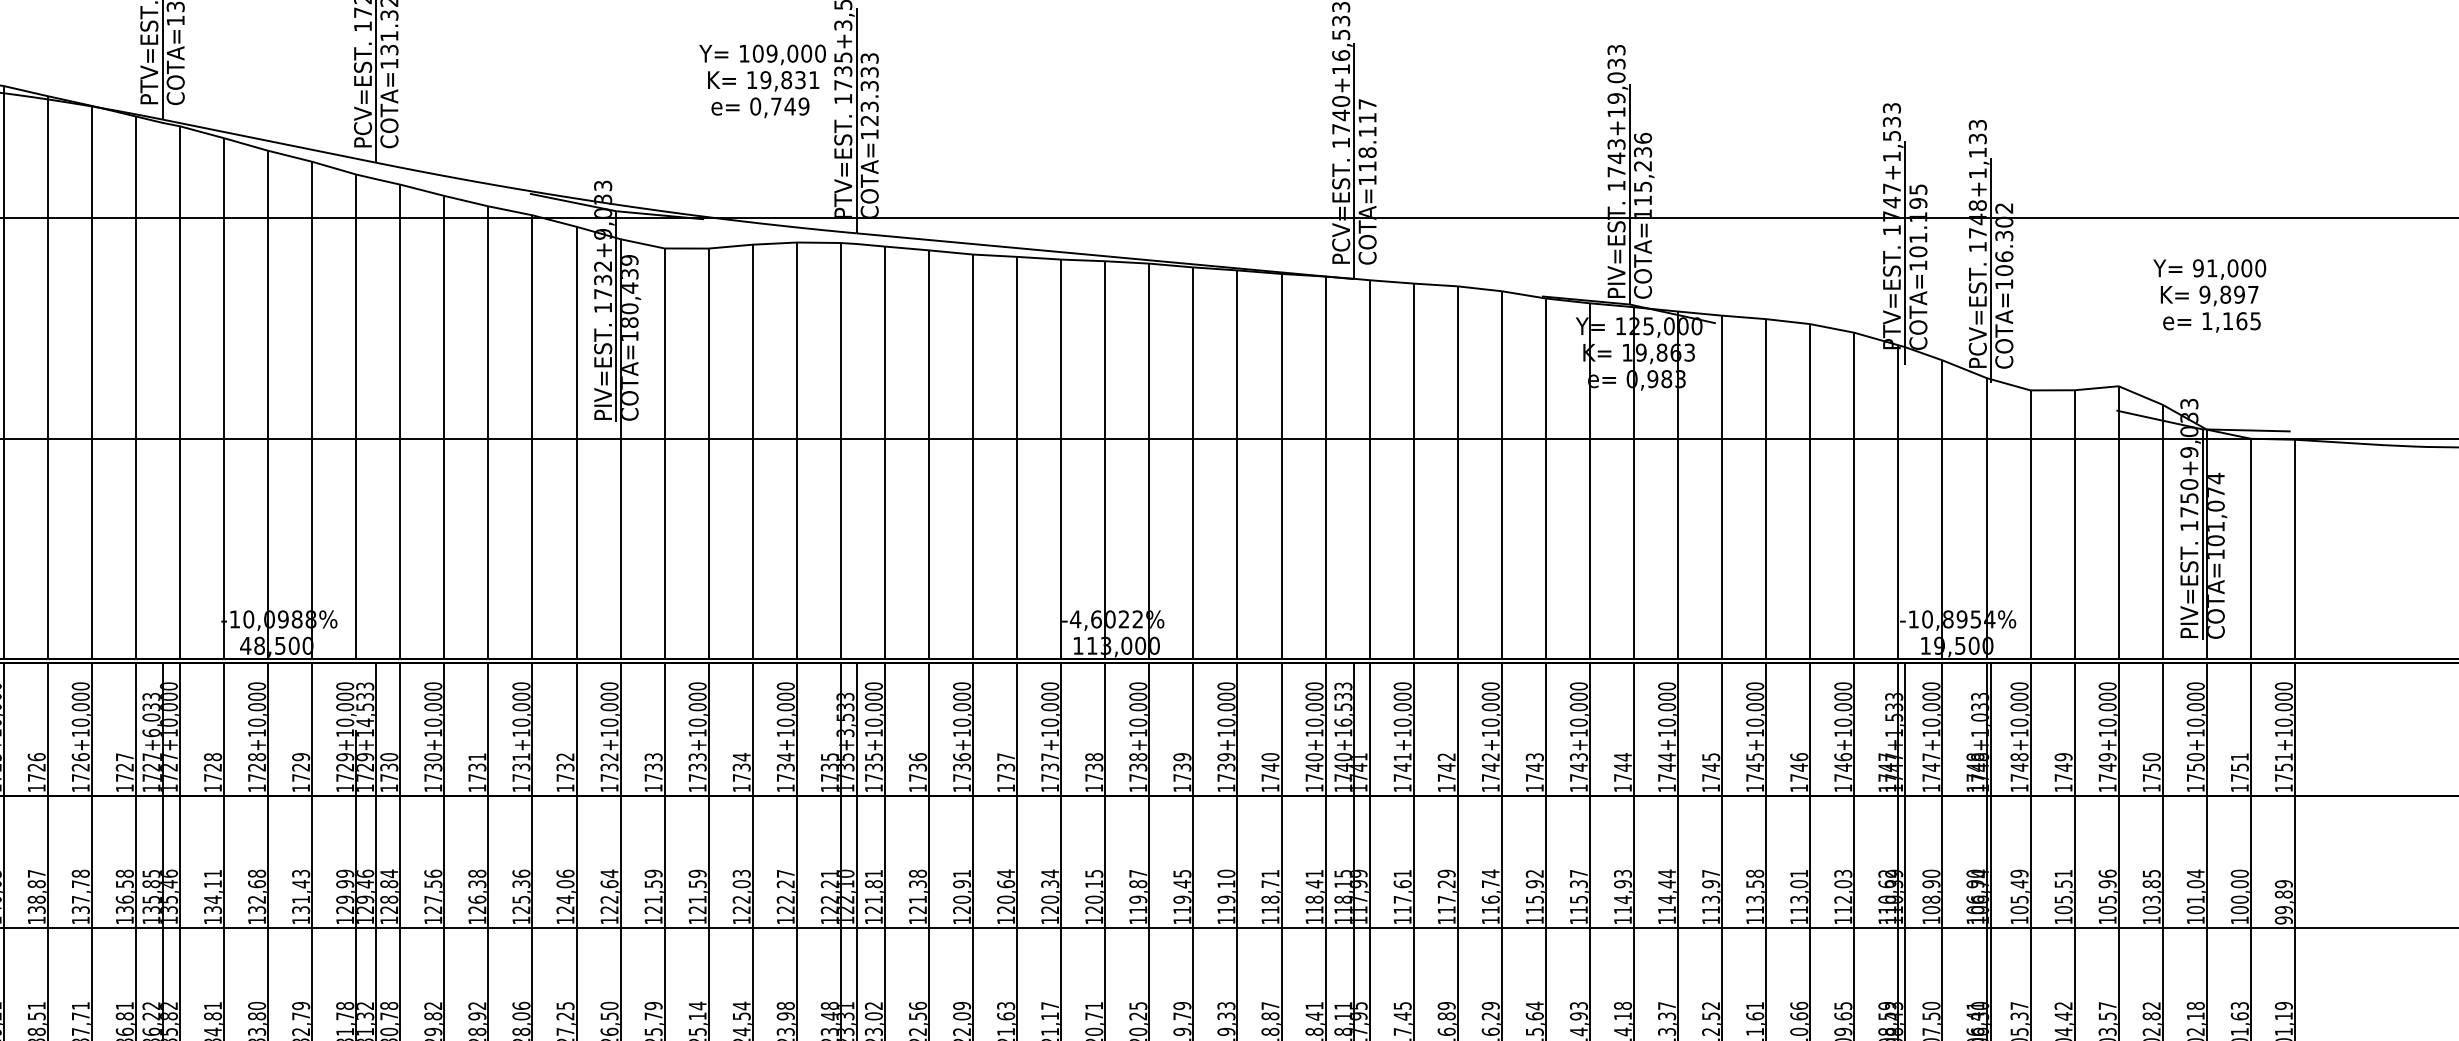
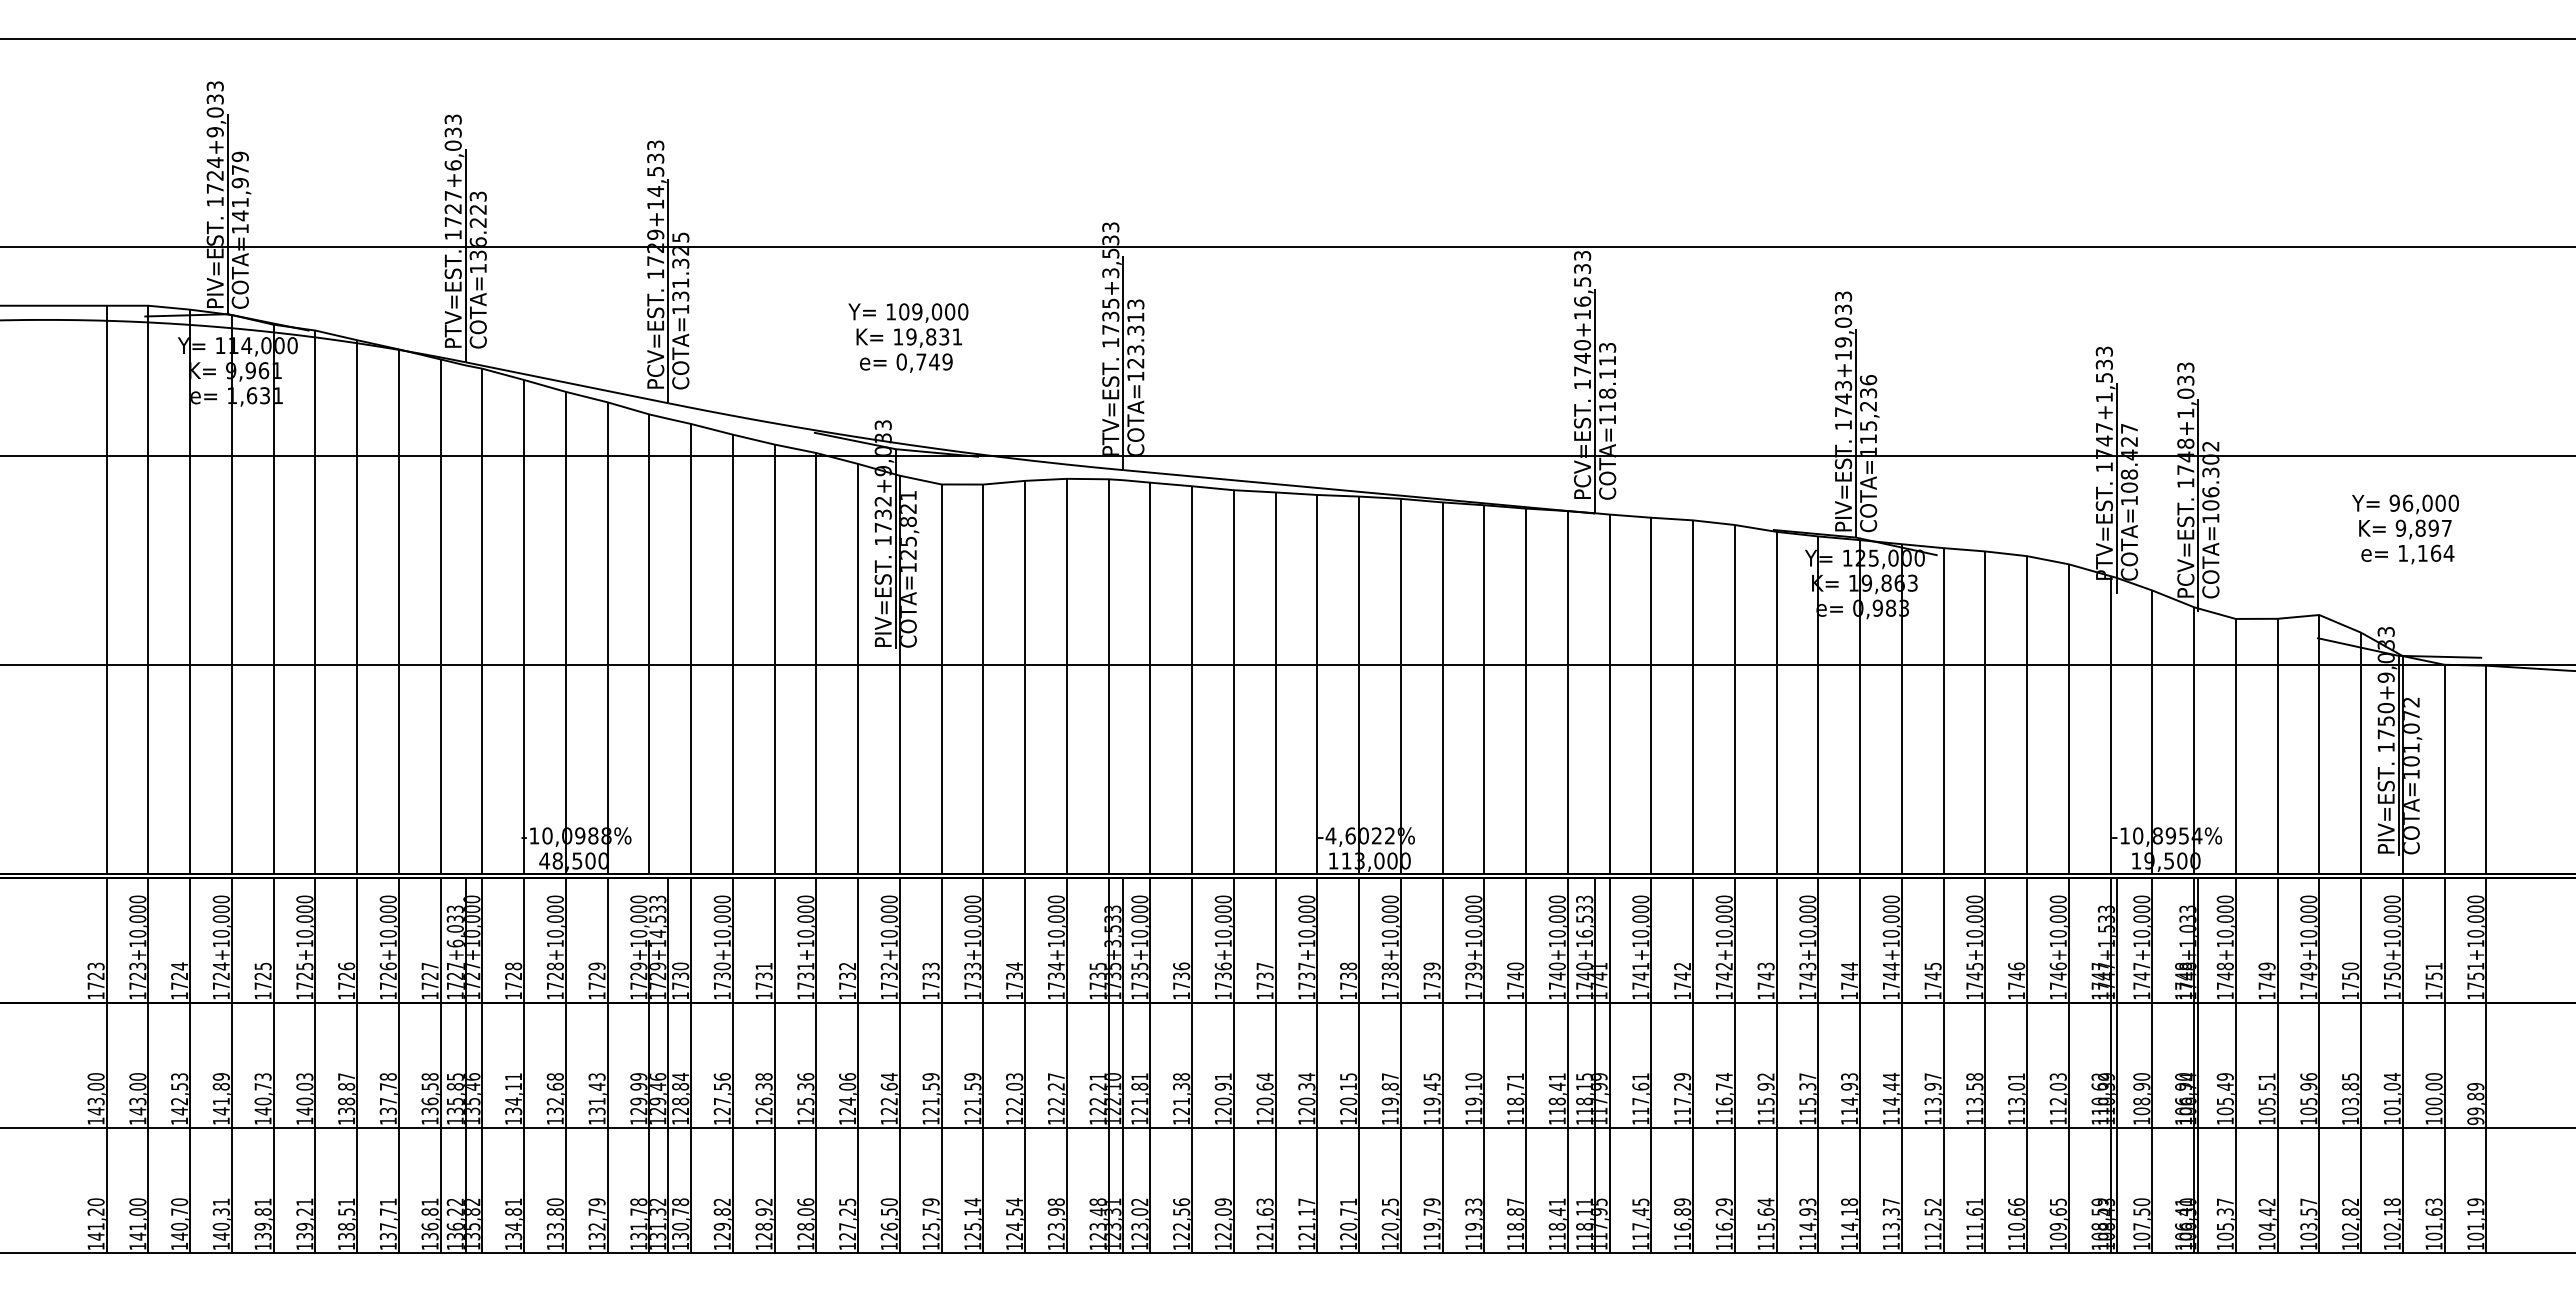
text: (869, 72) -> (1135, 317), COTA=123.333 -> COTA=123.313
text: (762, 80) -> (908, 337), moved
text: (1367, 103) -> (1607, 347), COTA=118.117 -> COTA=118.113
text: (1977, 152) -> (2185, 393), 1748+1,133 -> 1748+1,033
text: (1918, 213) -> (2129, 451), COTA=101.195 -> COTA=108.427
text: (2211, 267) -> (2407, 502), 91,000 -> 96,000
text: (629, 290) -> (908, 524), COTA=180,439 -> COTA=125,821
text: (2255, 321) -> (2448, 553), 1,165 -> 1,164
text: (2216, 478) -> (2411, 702), COTA=101,074 -> COTA=101,072

